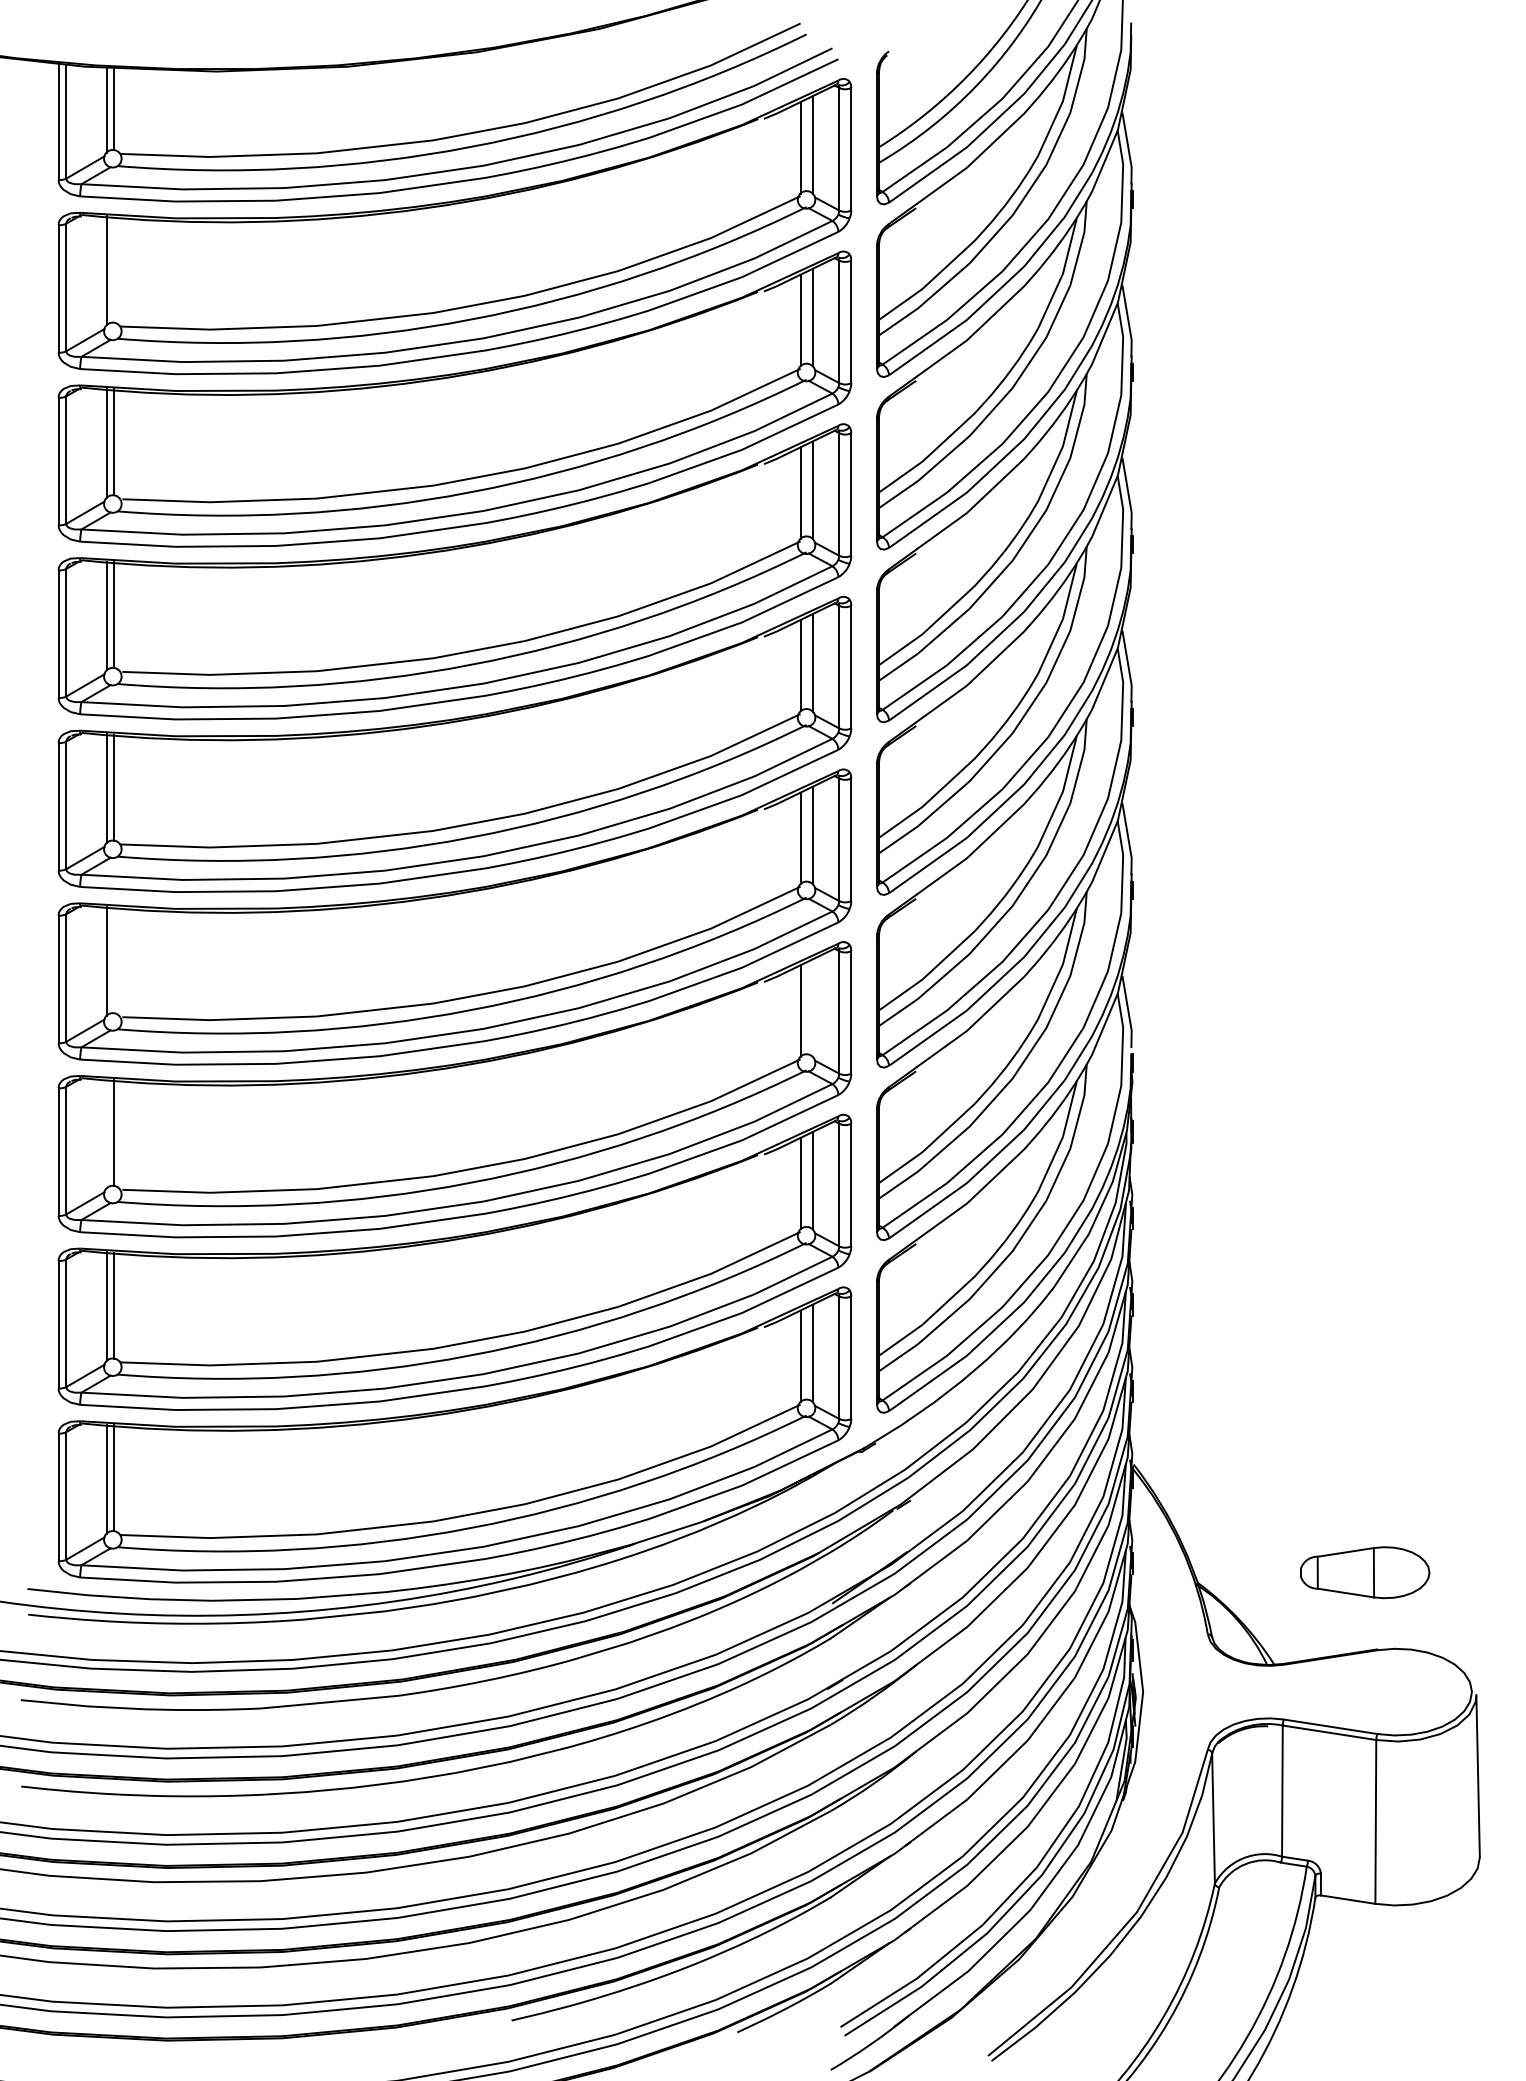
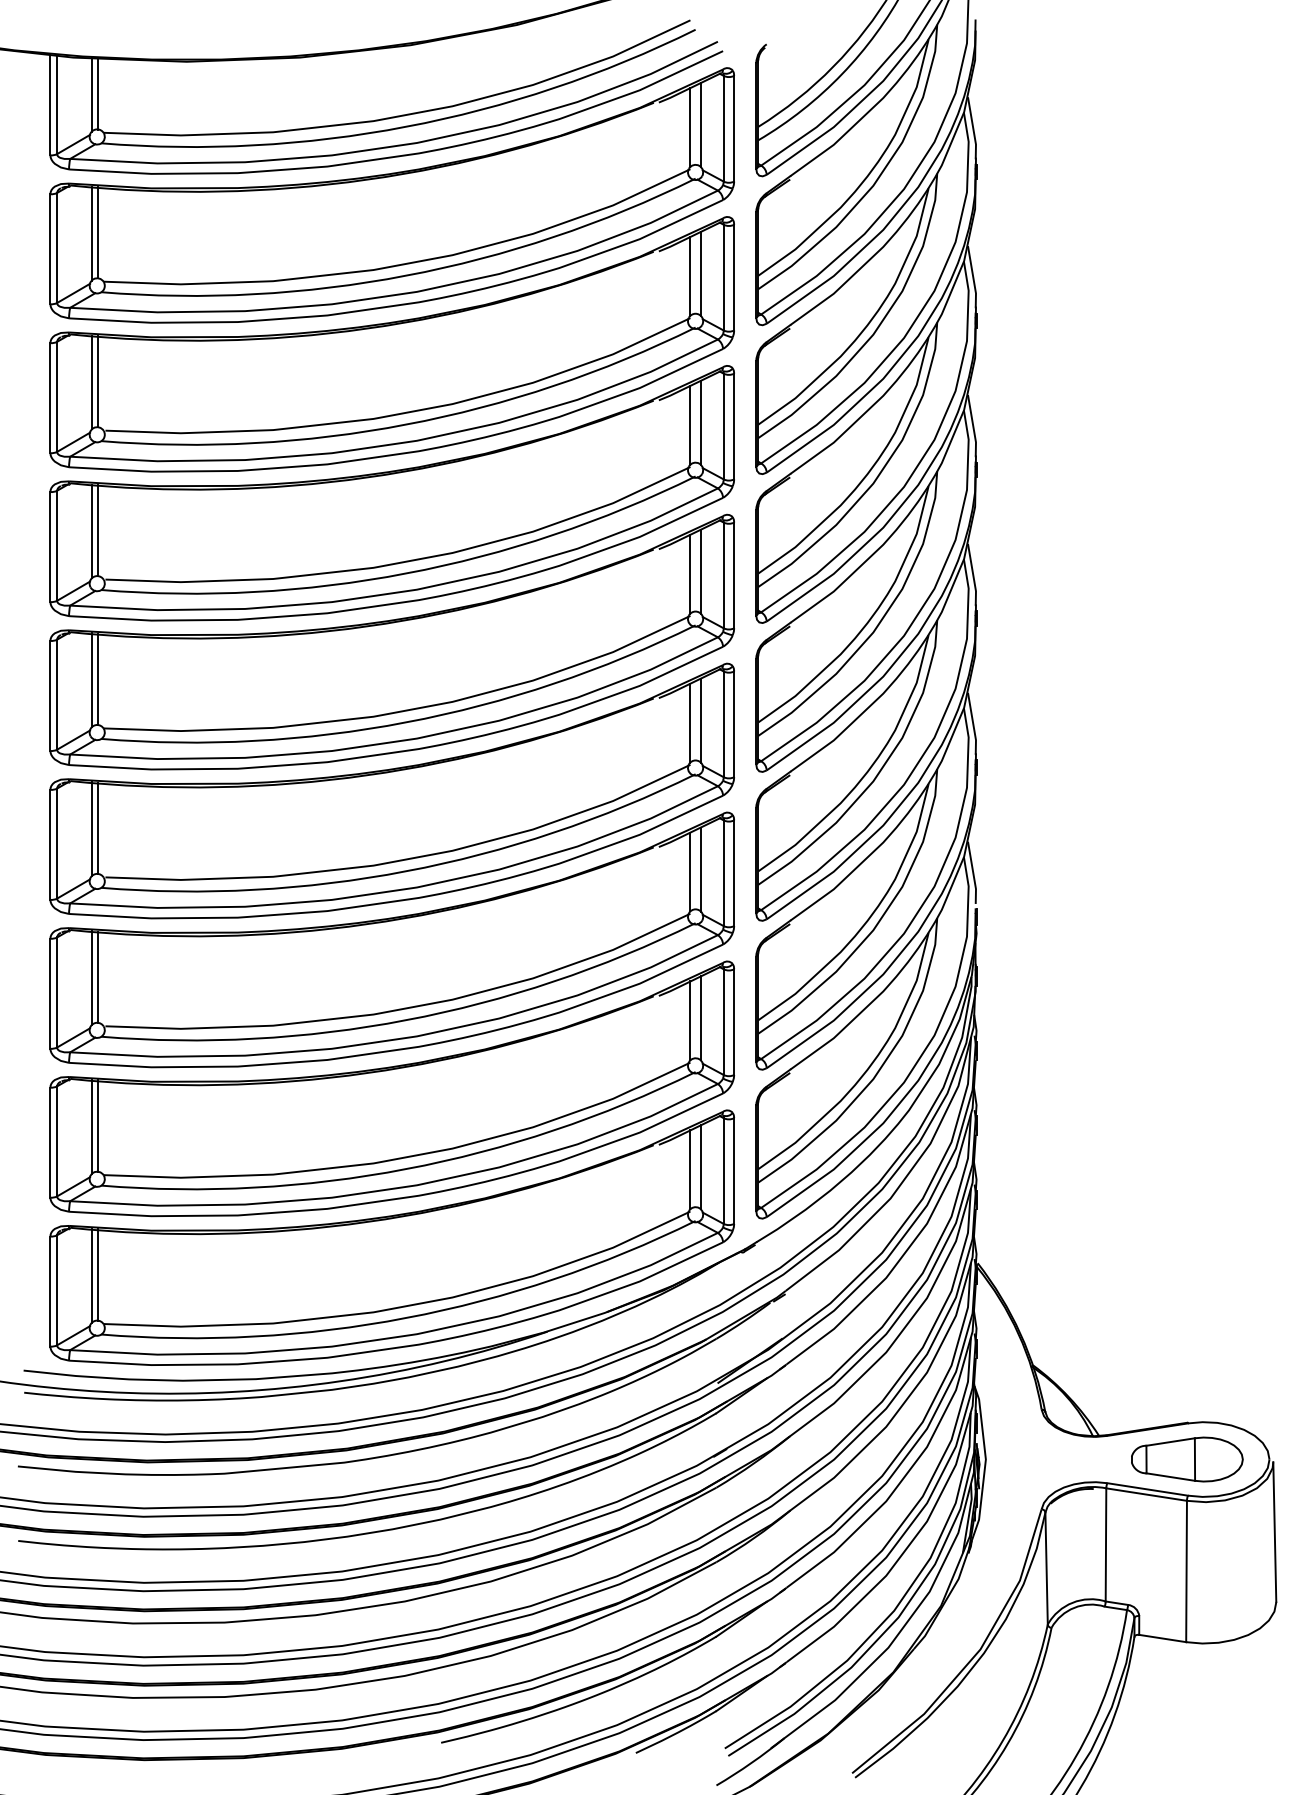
line: (114, 269) -> (98, 232), added
line: (114, 960) -> (98, 828), added
line: (812, 1008) -> (700, 869), added
line: (106, 1134) -> (91, 978), added
part: (1365, 1572) -> (1187, 1459), moved

